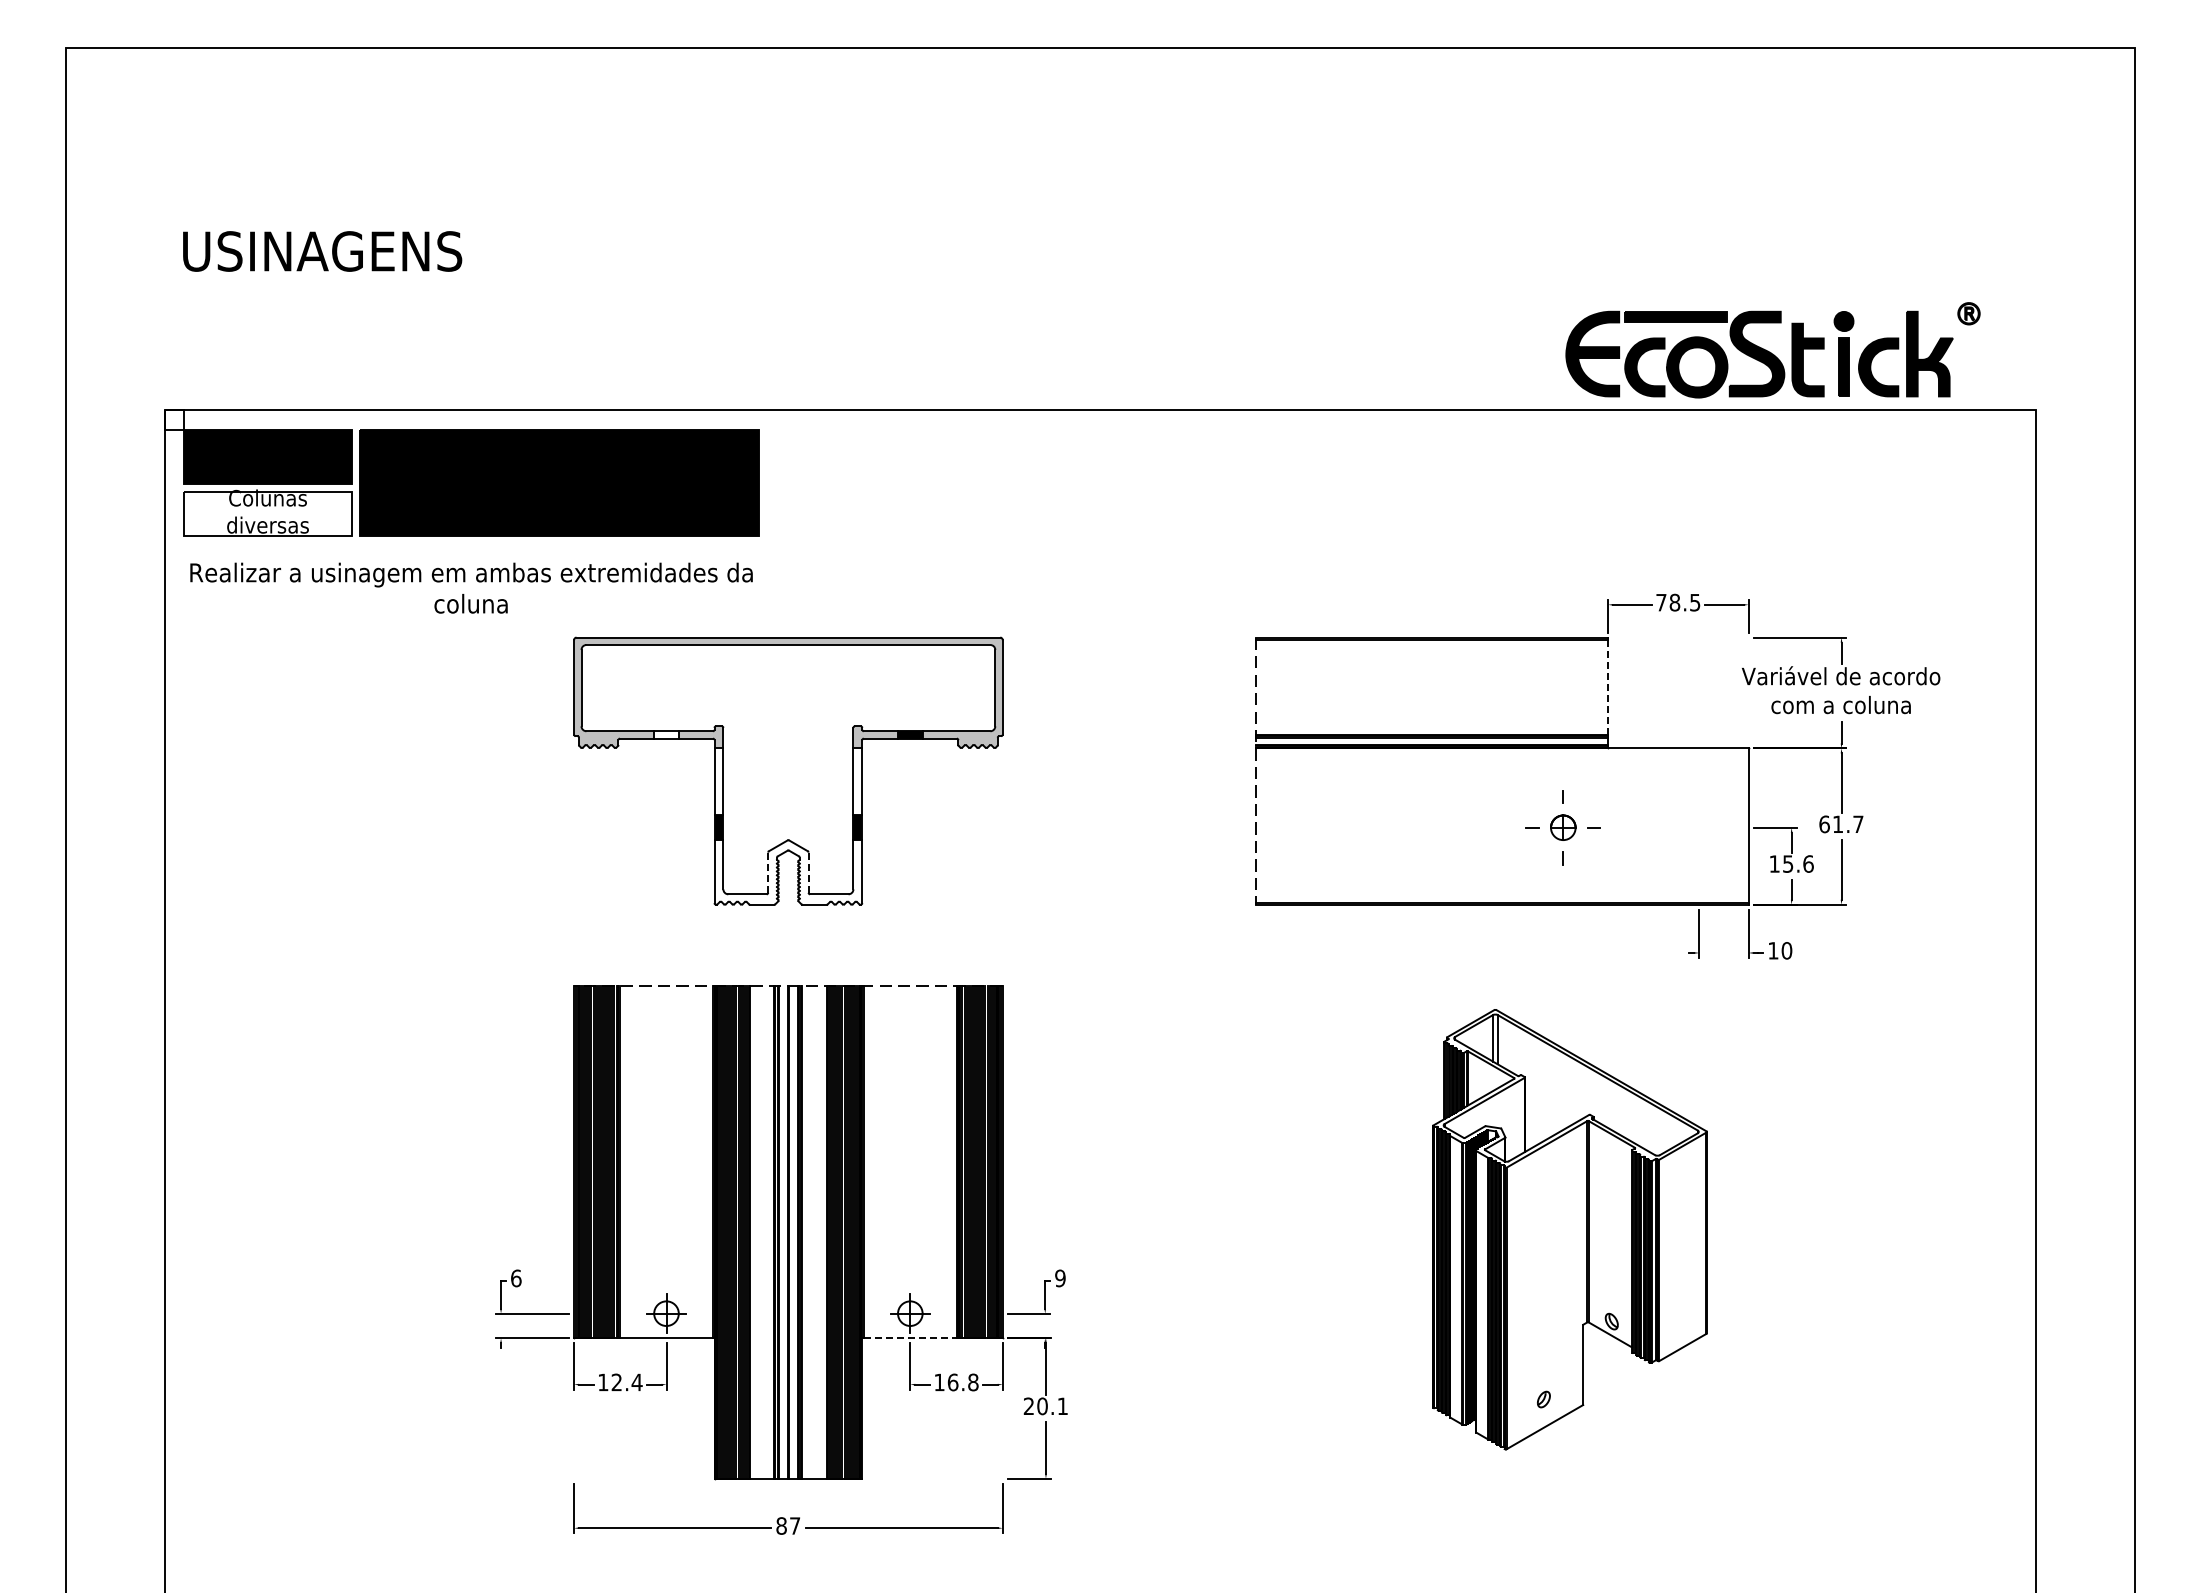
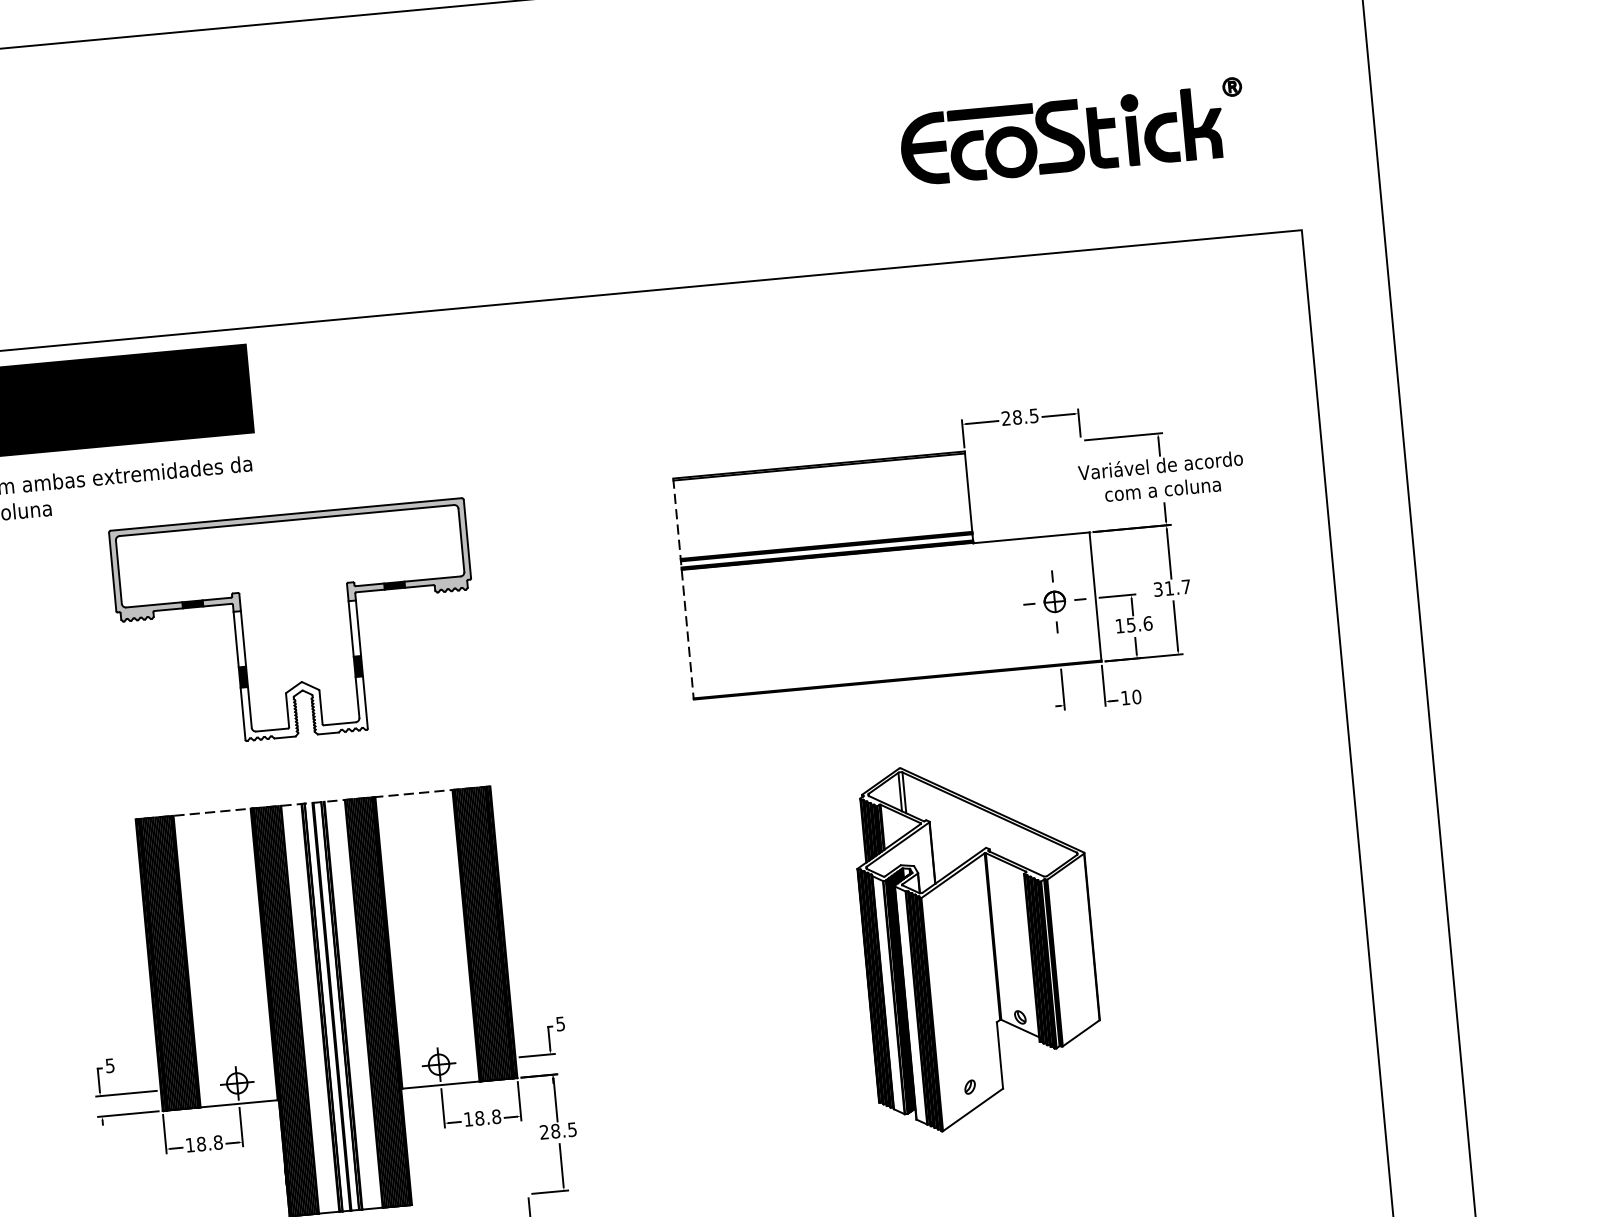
part: (1772, 350) -> (1072, 132), moved
text: (1661, 602) -> (1006, 418), 78.5 -> 28.5
line: (1608, 686) -> (968, 491), dashed -> solid
fill: (666, 734) -> (192, 604), added
text: (1824, 824) -> (1158, 589), 61.7 -> 31.7
part: (1562, 827) -> (1054, 601), moved
line: (768, 872) -> (287, 710), dashed -> solid
line: (808, 873) -> (321, 708), dashed -> solid
text: (1060, 1277) -> (560, 1023), 9 -> 5
text: (516, 1278) -> (110, 1065), 6 -> 5
line: (910, 1338) -> (441, 1085), dashed -> solid
text: (626, 1382) -> (209, 1143), 12.4 -> 18.8
text: (952, 1382) -> (479, 1118), 16.8 -> 18.8
text: (1052, 1406) -> (563, 1130), 20.1 -> 28.5

